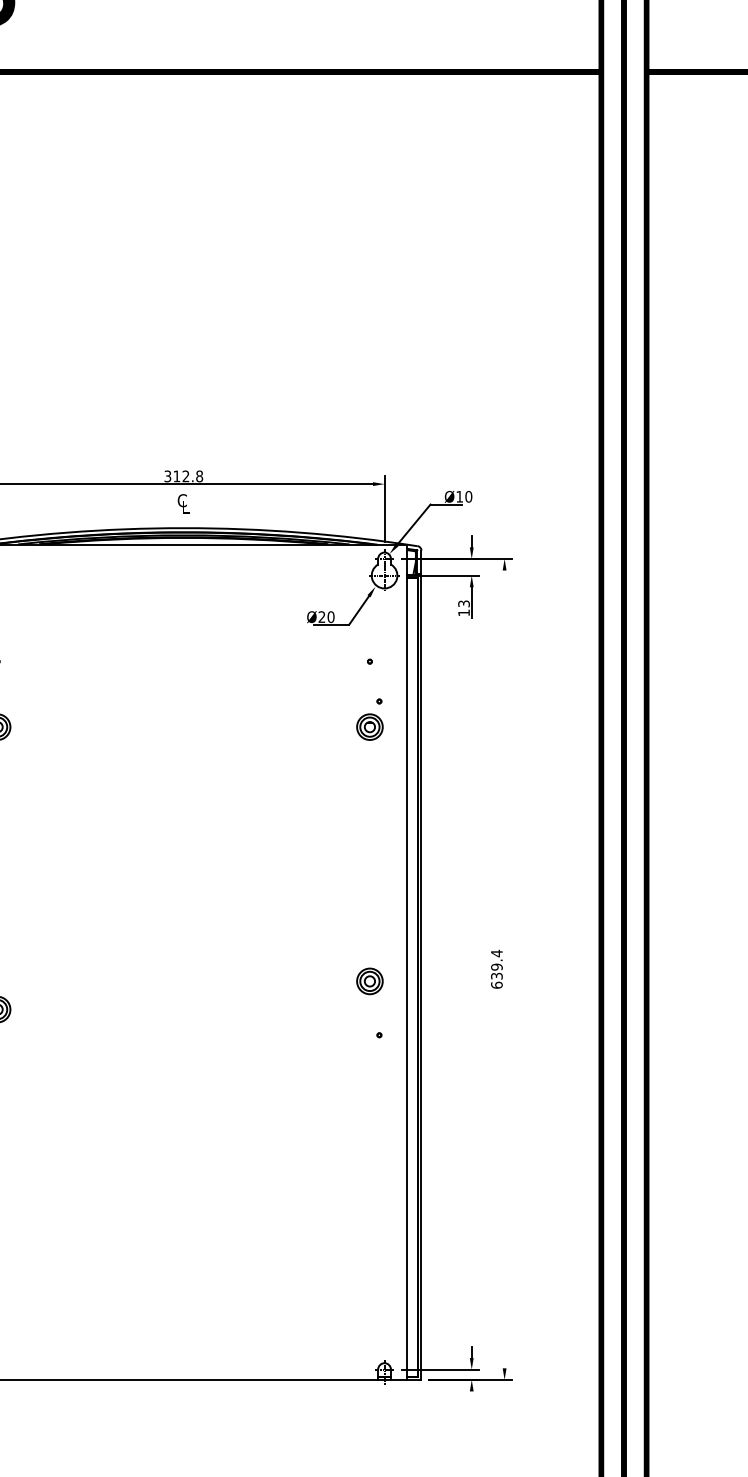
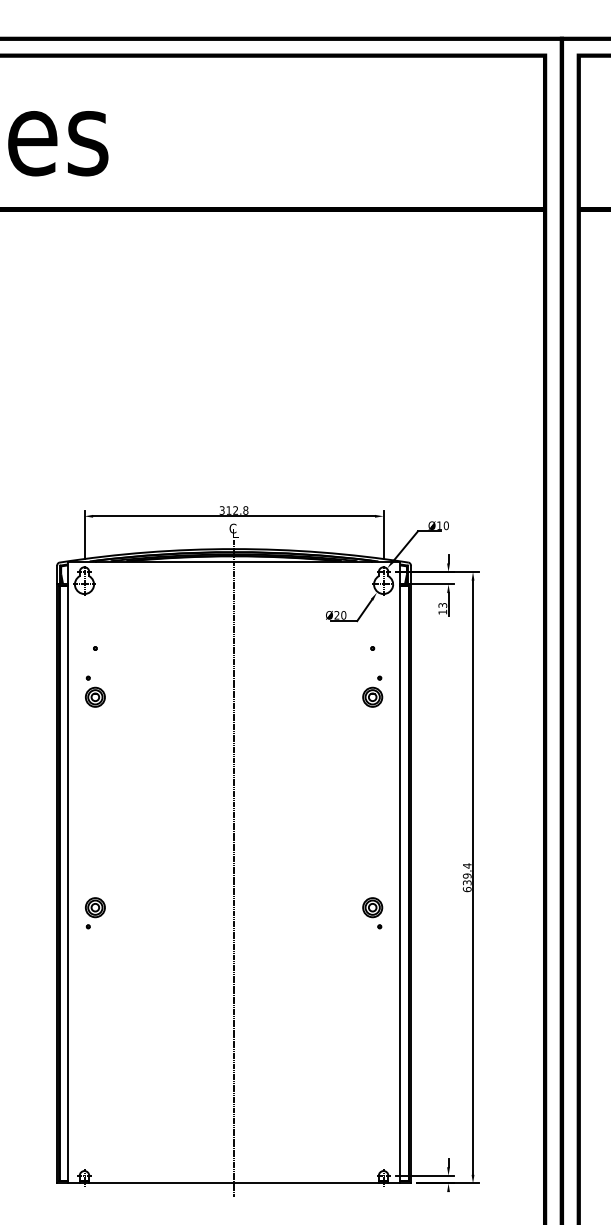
line: (184, 956) -> (234, 868), added
line: (505, 969) -> (473, 877), added
part: (369, 981) -> (372, 907), moved

